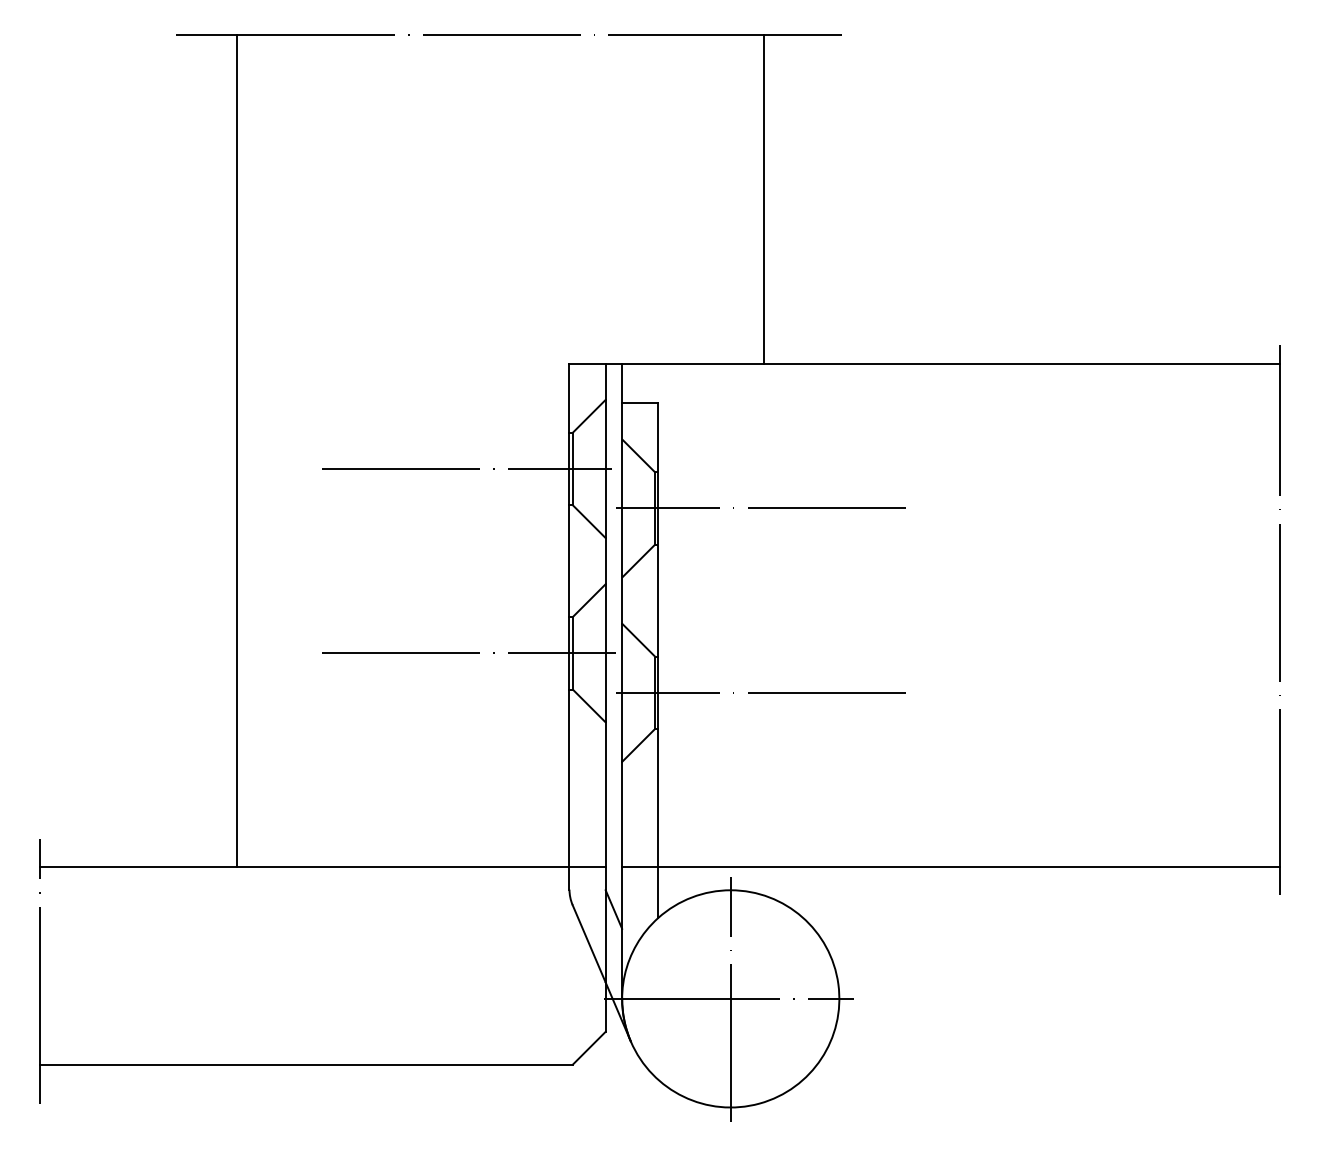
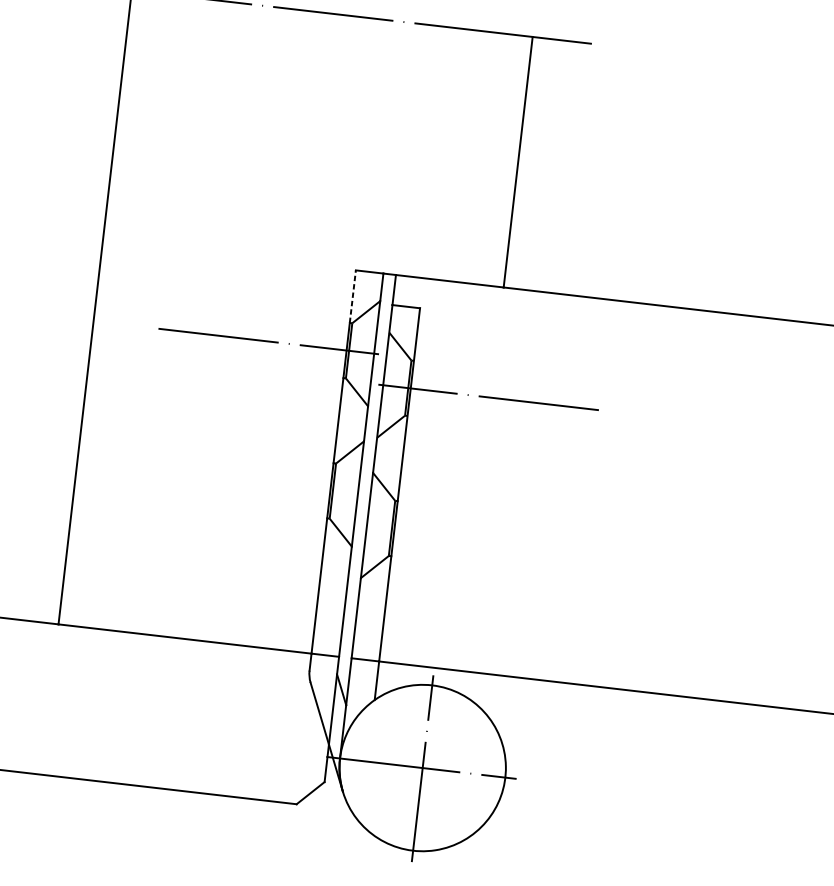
line: (569, 398) -> (352, 296), solid -> dashed
line: (469, 653) -> (254, 482), removed
line: (760, 692) -> (472, 537), removed

